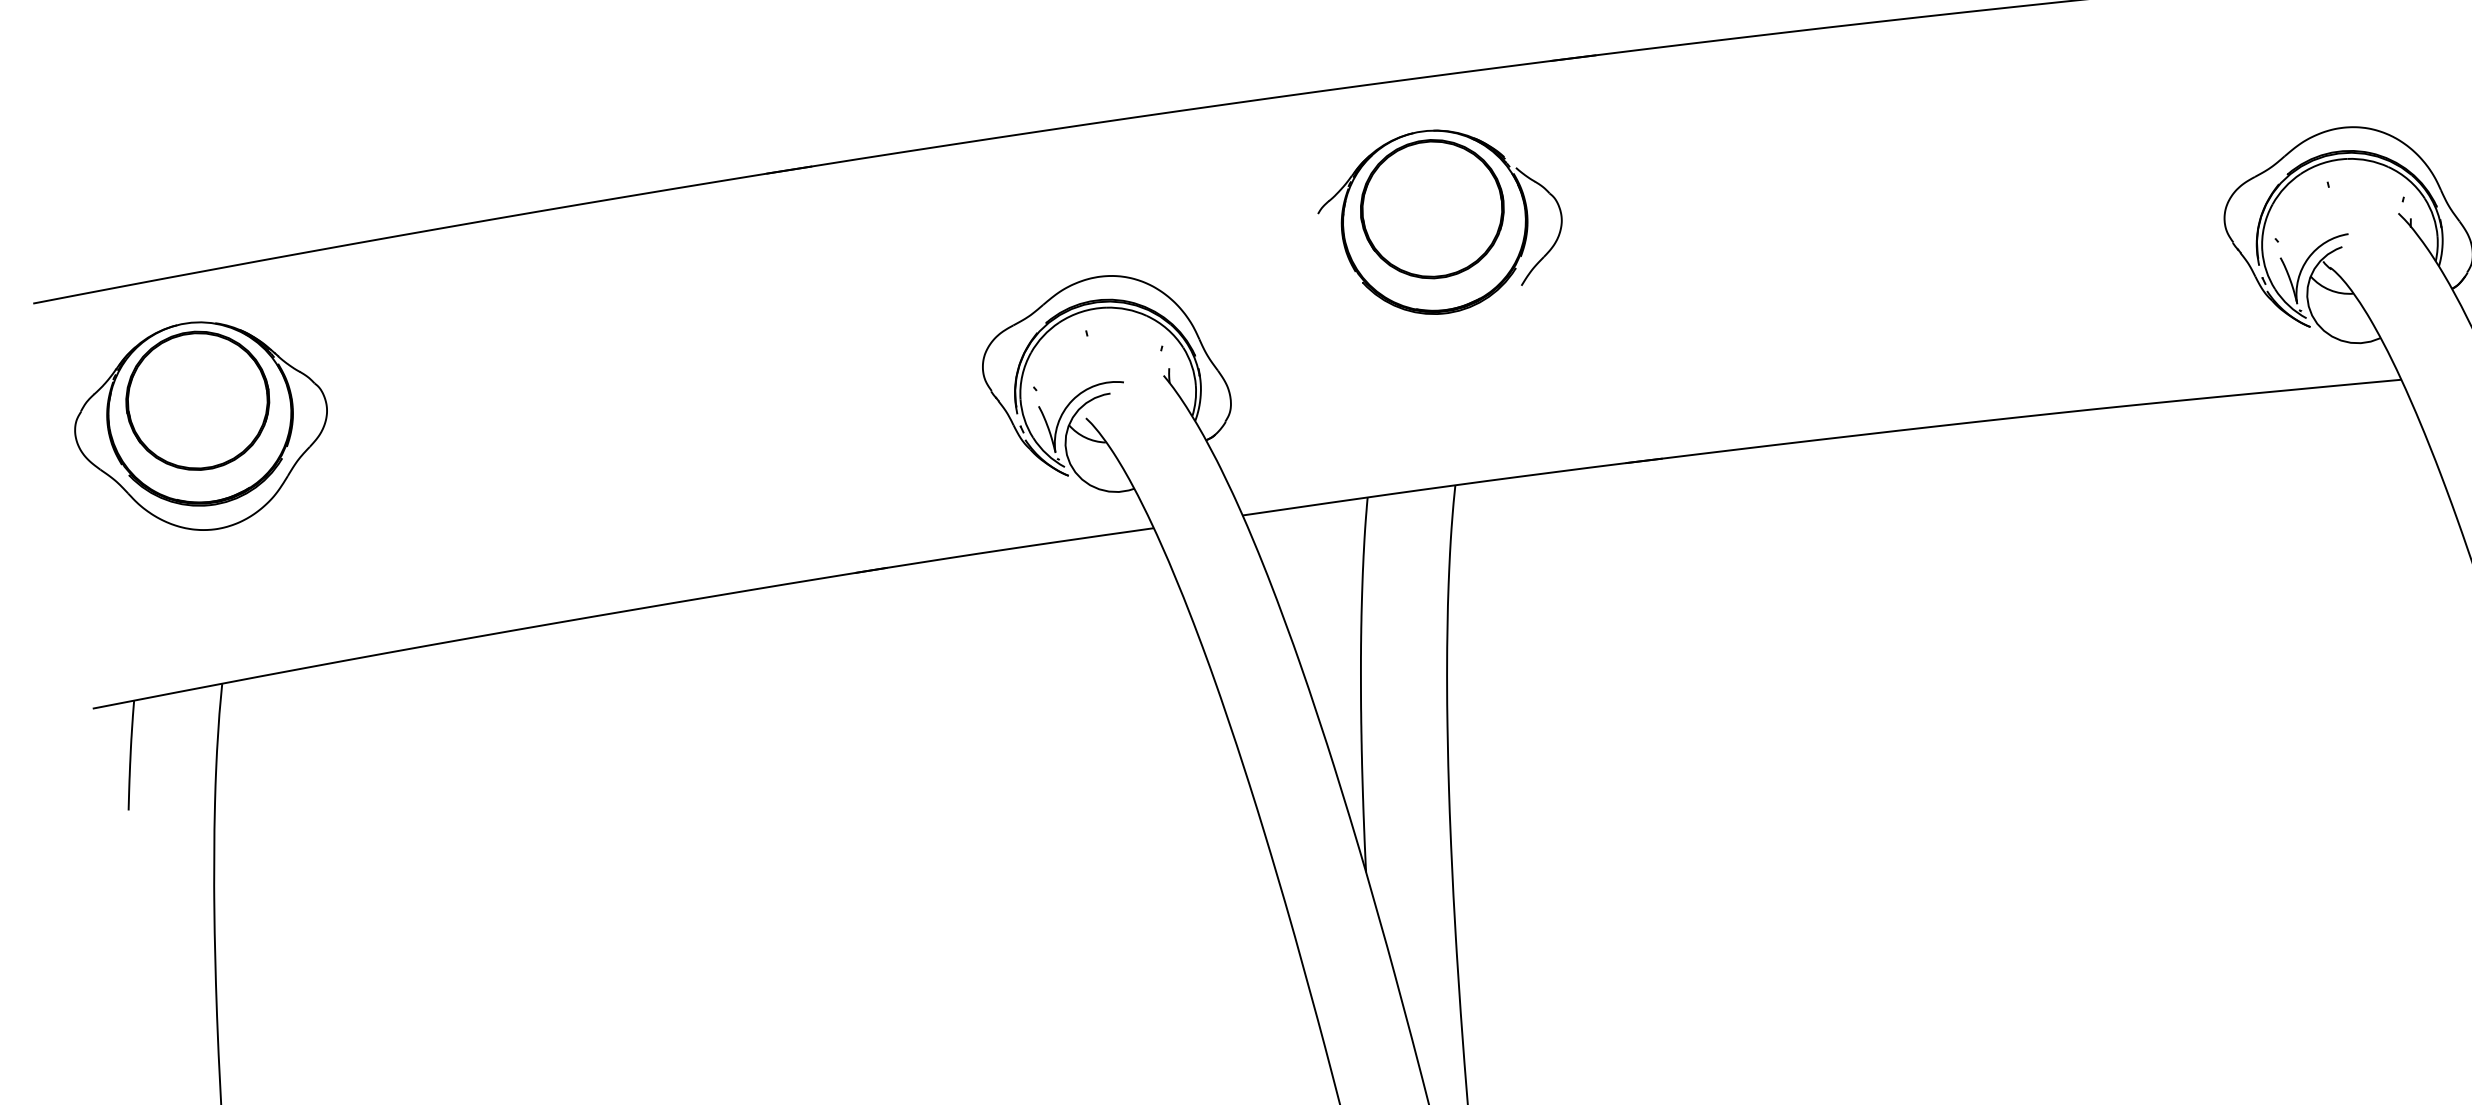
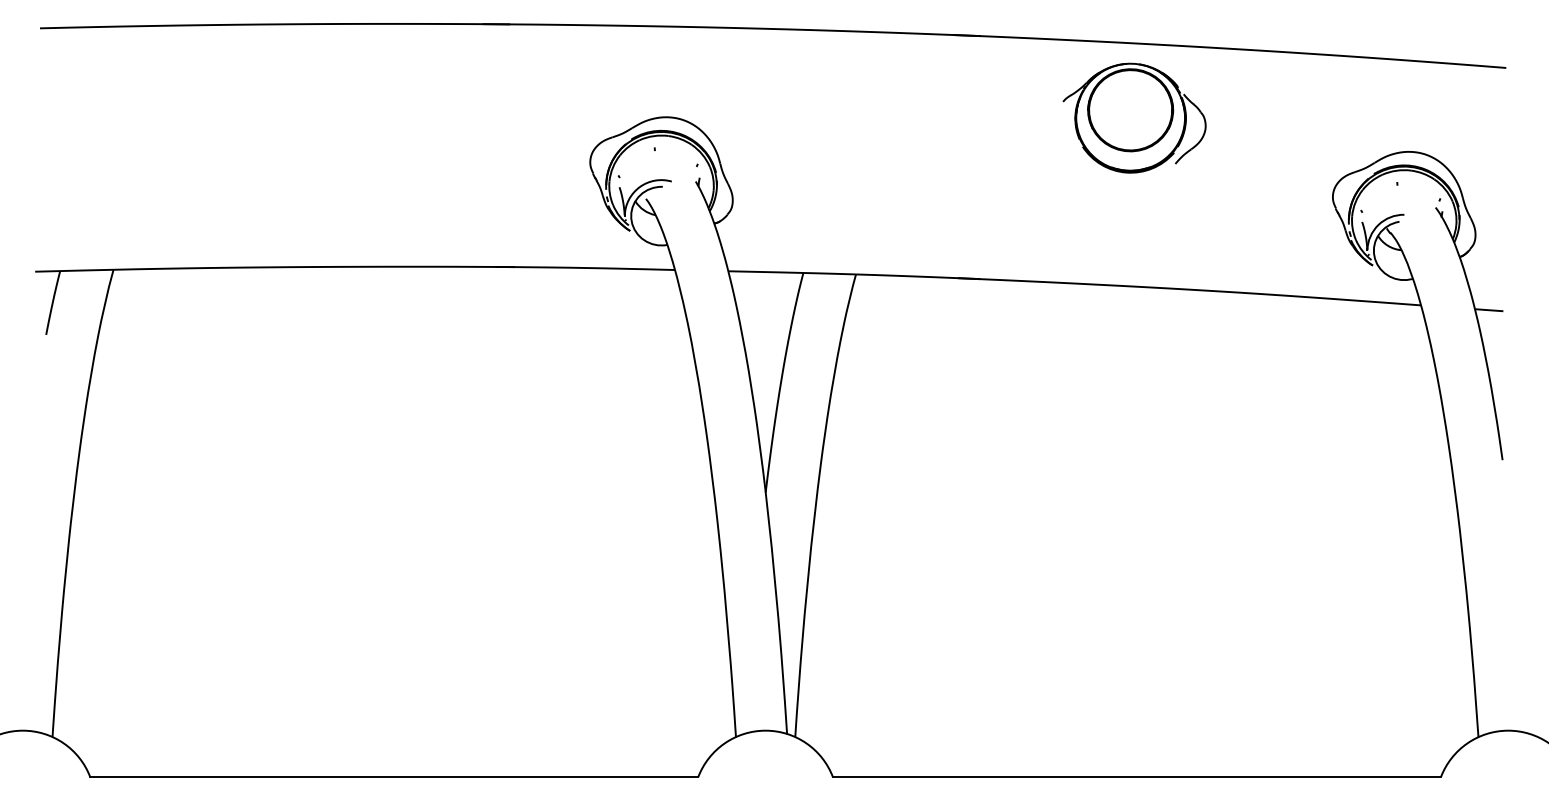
part: (1440, 220) -> (1134, 117), moved
part: (201, 425) -> (126, 116), removed

